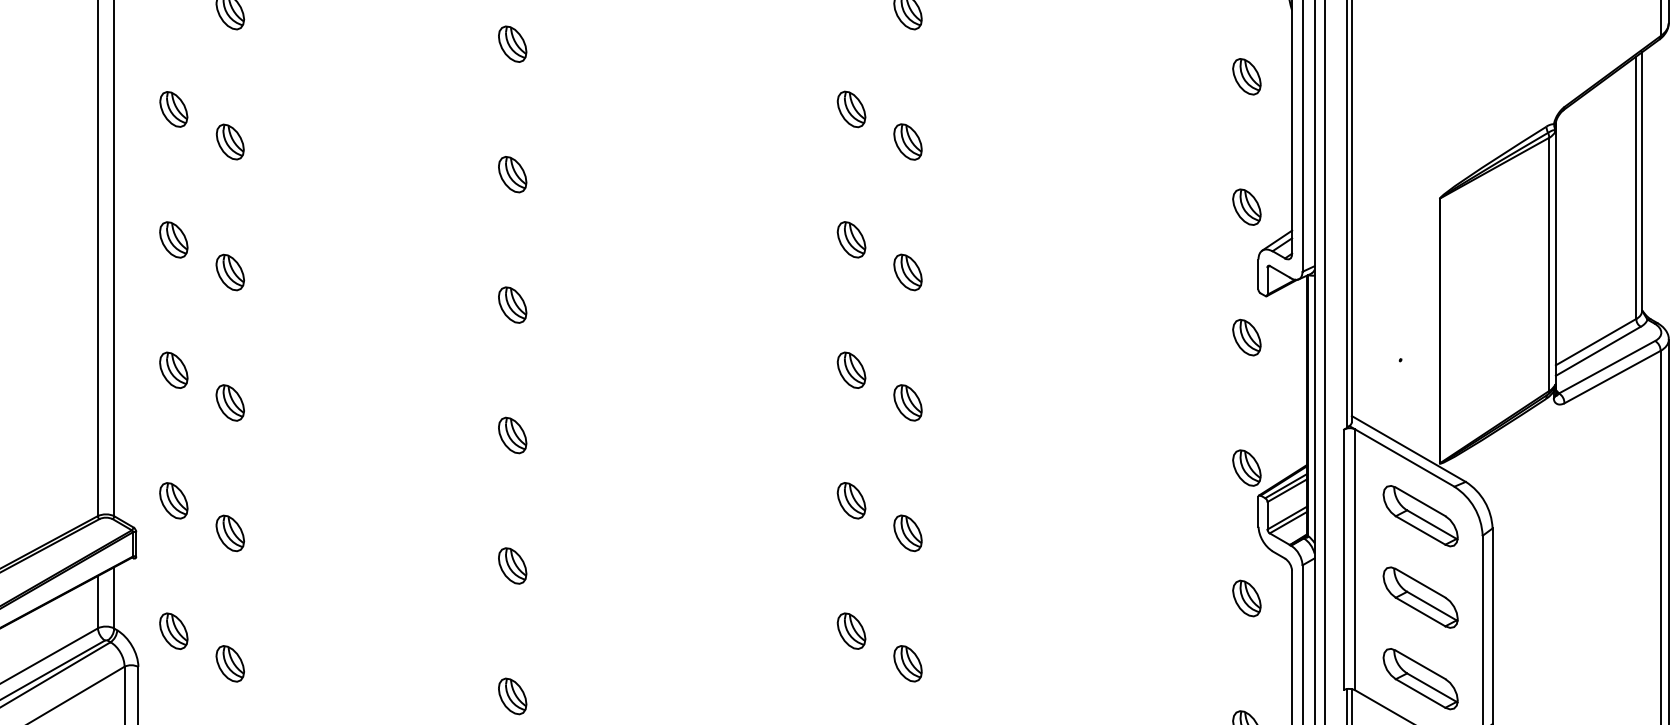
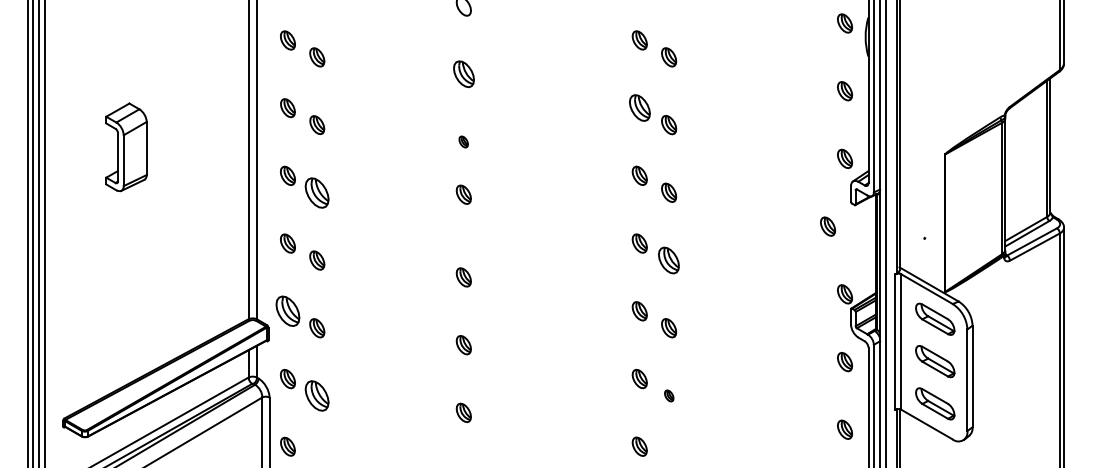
part: (511, 44) -> (463, 74), size x1.4
part: (851, 110) -> (639, 108), size x1.4
part: (511, 173) -> (463, 141), size x0.6
part: (230, 271) -> (317, 192), size x1.6
part: (511, 304) -> (463, 194), moved
part: (1245, 337) -> (827, 226), moved
part: (908, 402) -> (669, 260), size x1.4
part: (172, 501) -> (287, 311), size x1.6
part: (230, 662) -> (317, 395), size x1.6
part: (908, 662) -> (669, 395), size x0.6

